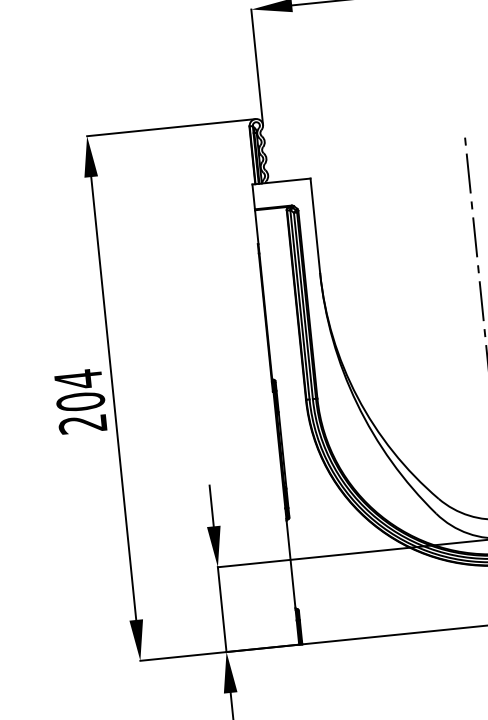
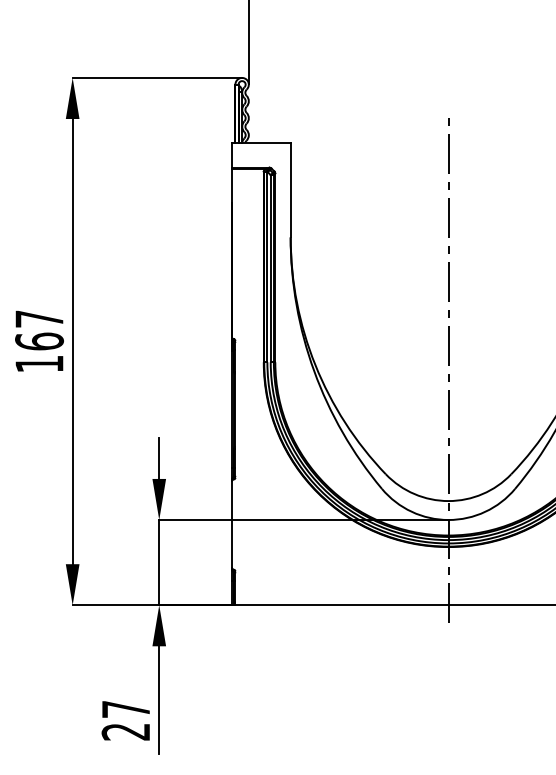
text: (80, 400) -> (39, 340), 204 -> 167

